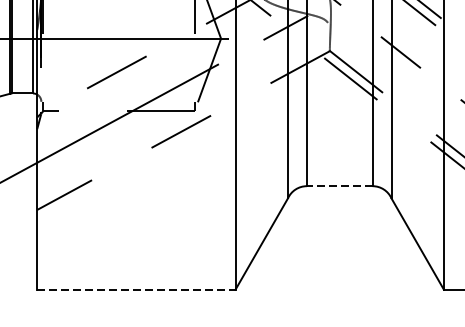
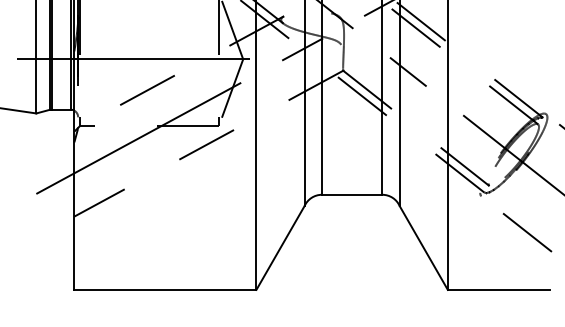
line: (339, 185) -> (351, 194), dashed -> solid
line: (136, 289) -> (165, 289), dashed -> solid

